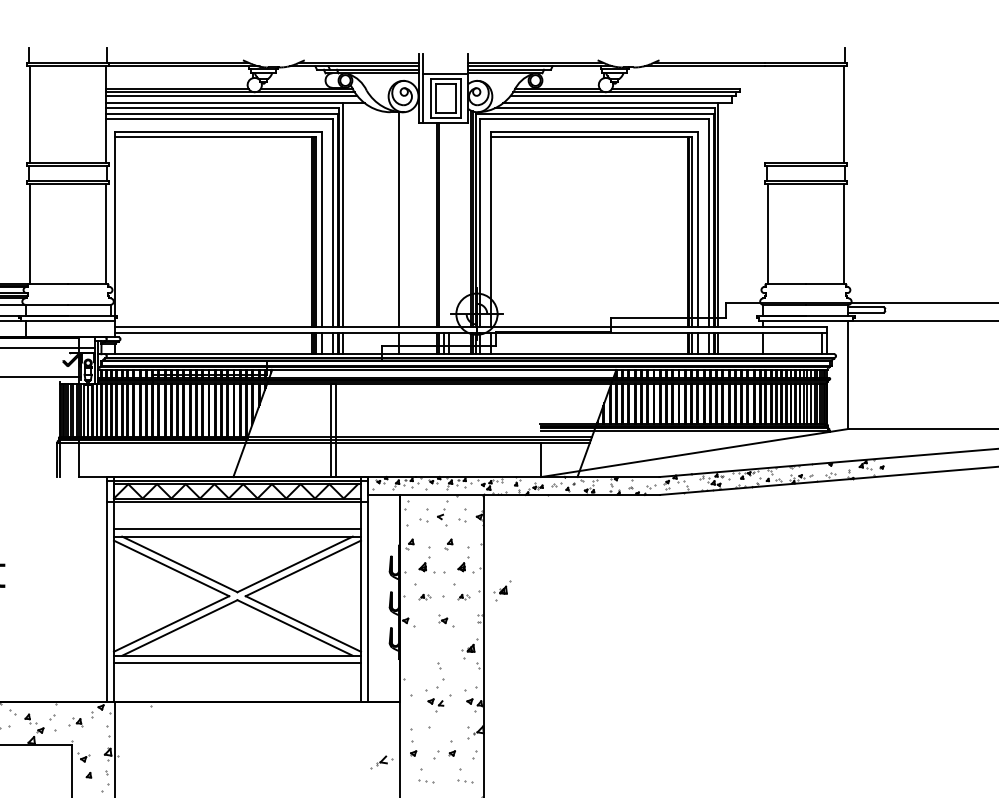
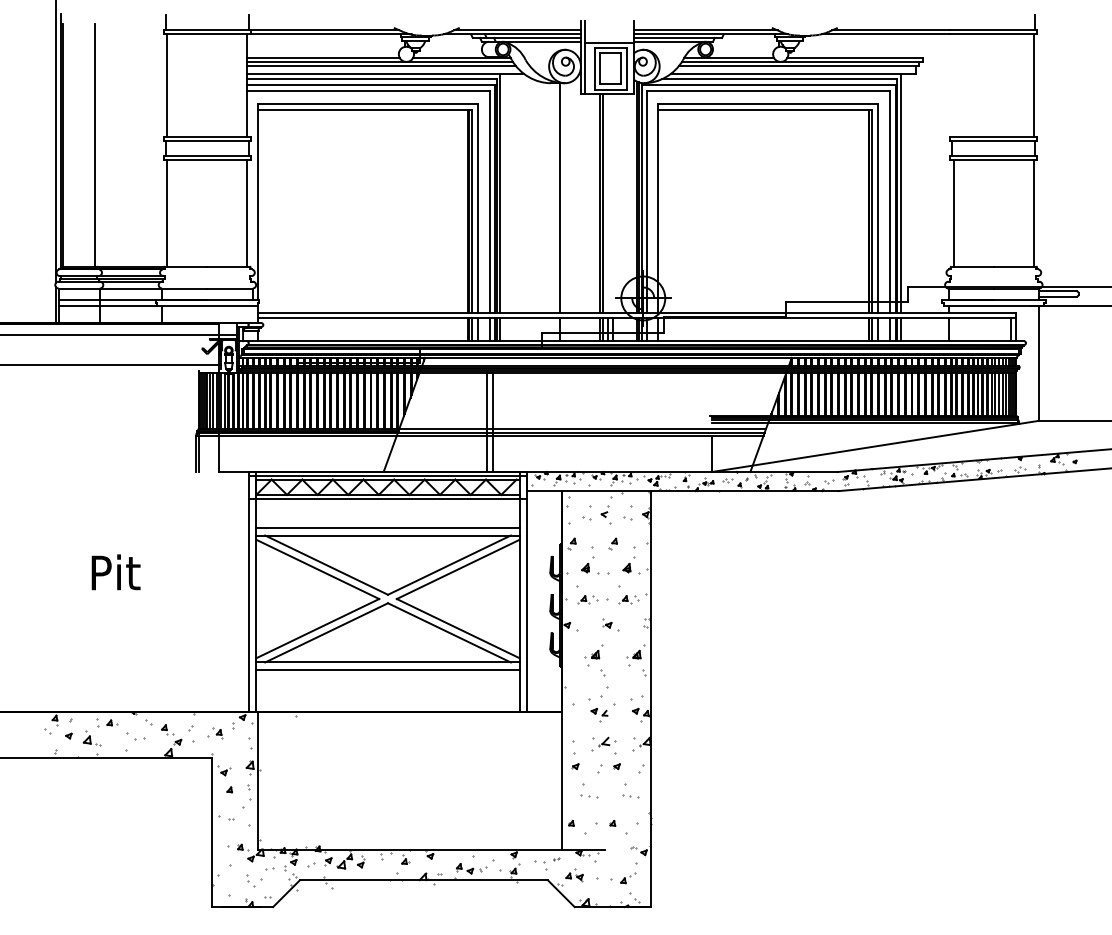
part: (501, 591) -> (593, 655), moved
part: (424, 596) -> (587, 599), size x1.67
part: (463, 596) -> (628, 599), size x1.67
part: (381, 761) -> (603, 743), moved

